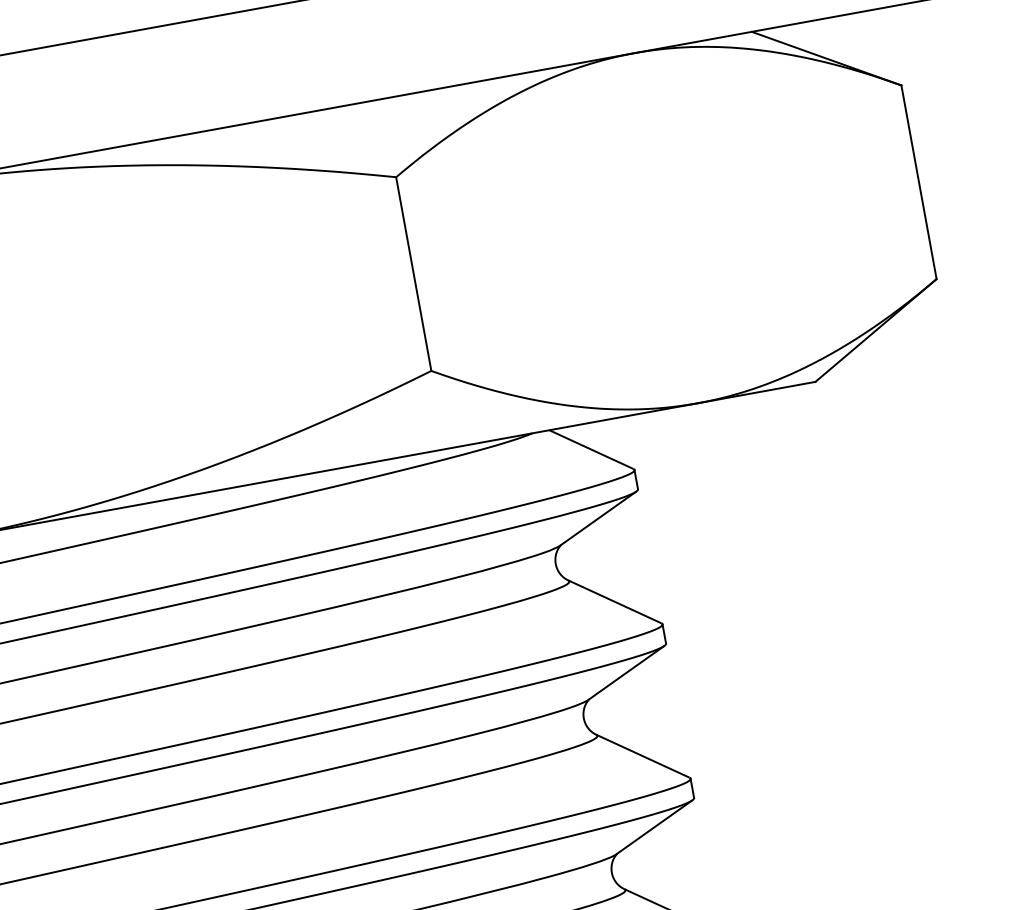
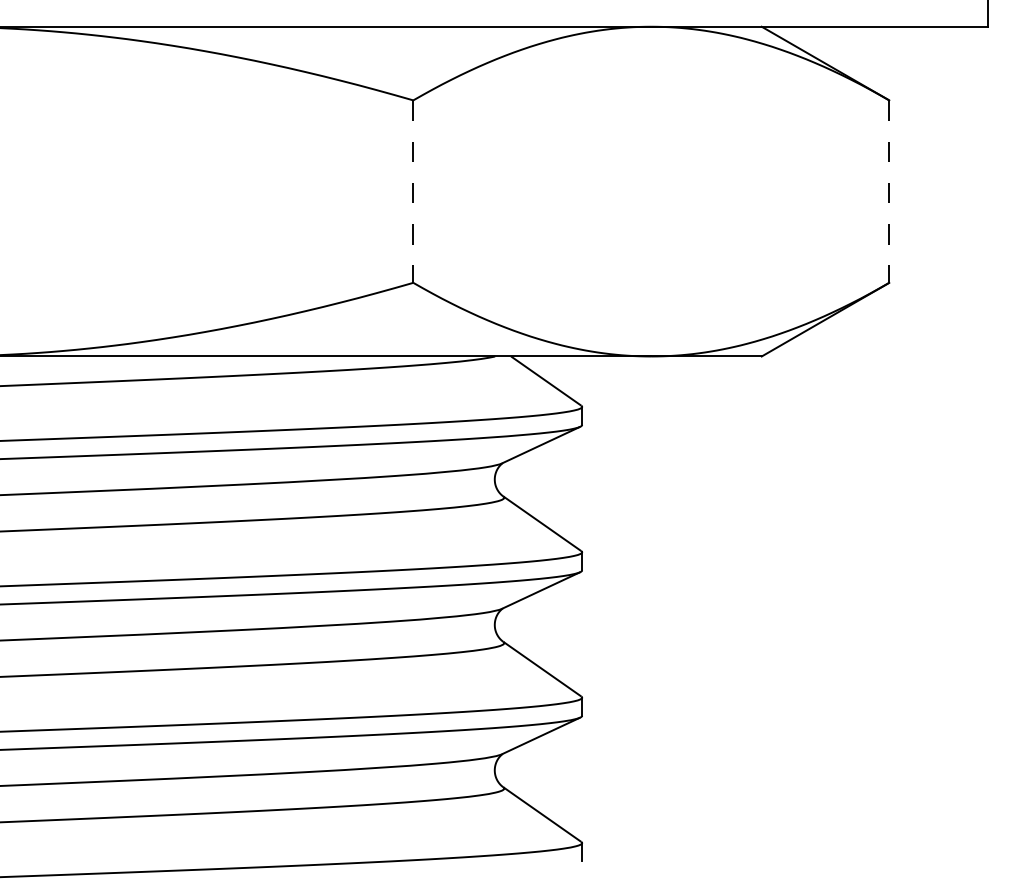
line: (919, 183) -> (889, 192), solid -> dashed
line: (414, 274) -> (413, 192), solid -> dashed

